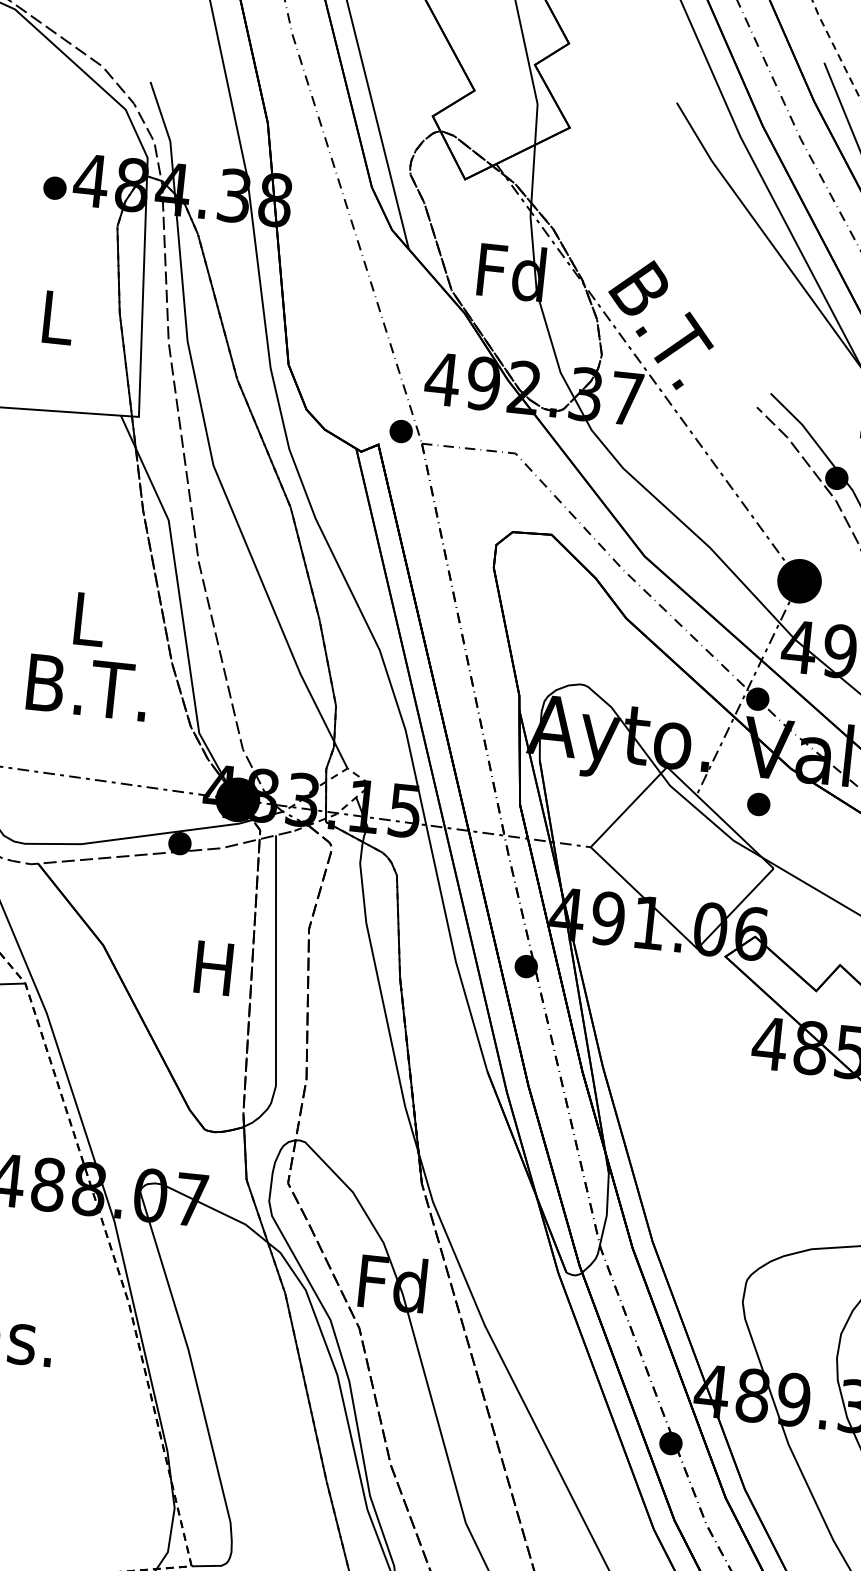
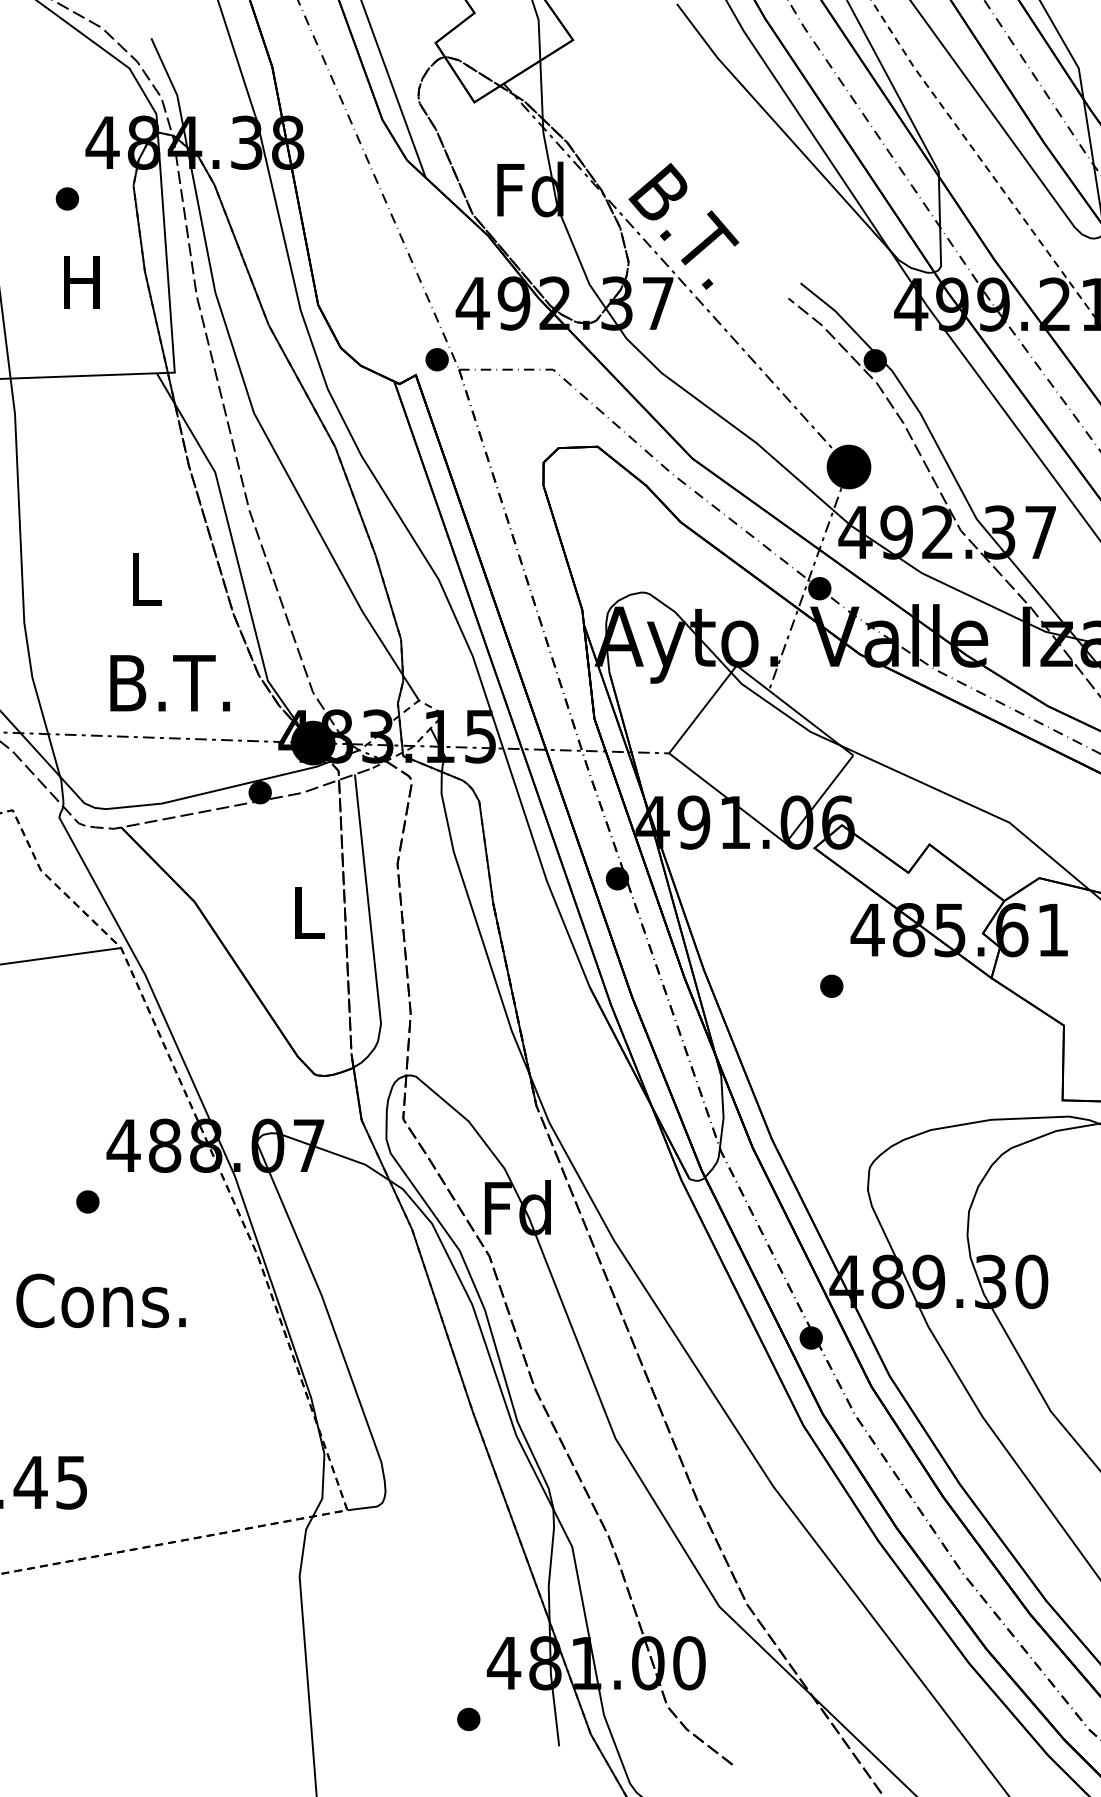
part: (54, 187) -> (66, 198), moved
text: (55, 317) -> (81, 282), L -> H
text: (87, 687) -> (169, 683), moved
part: (758, 803) -> (831, 985), moved
text: (213, 967) -> (306, 912), H -> L

